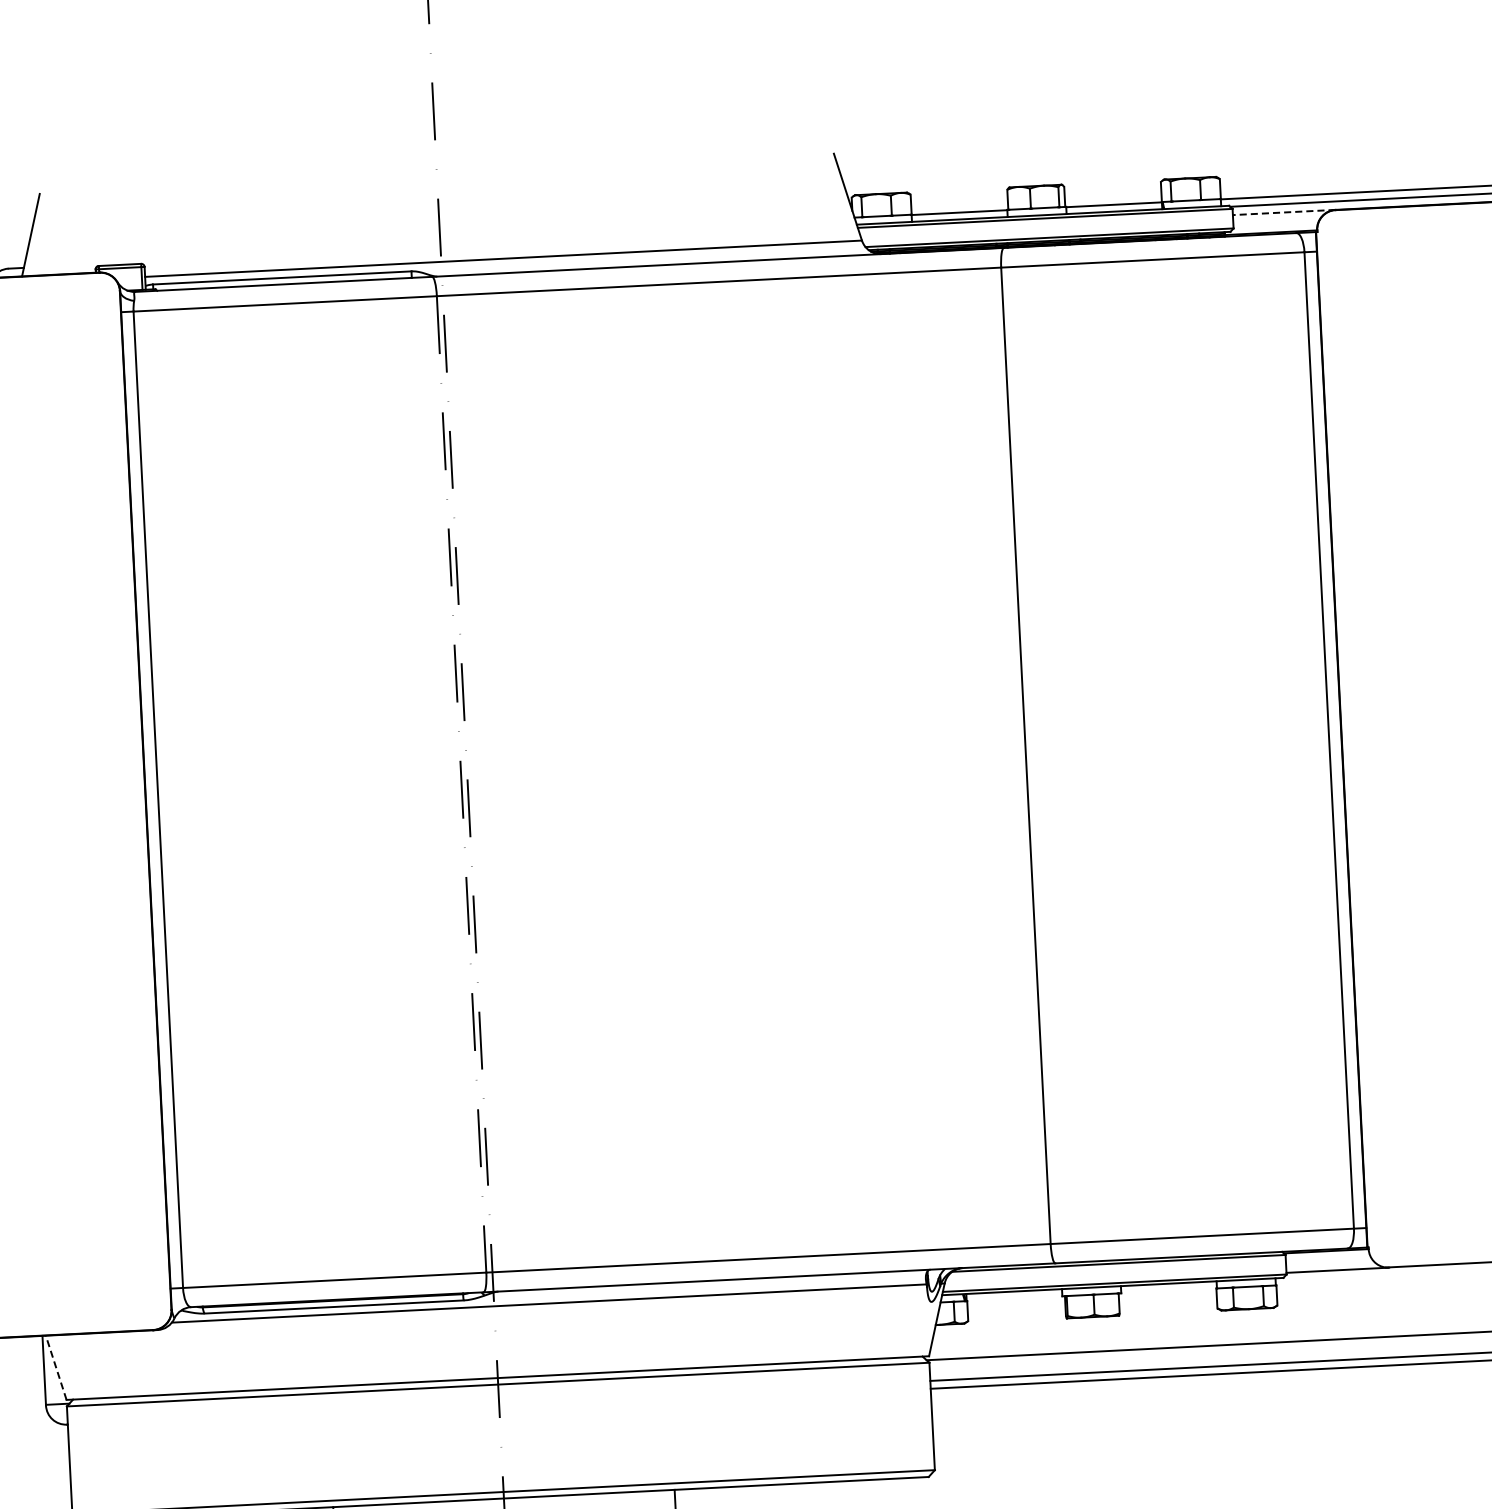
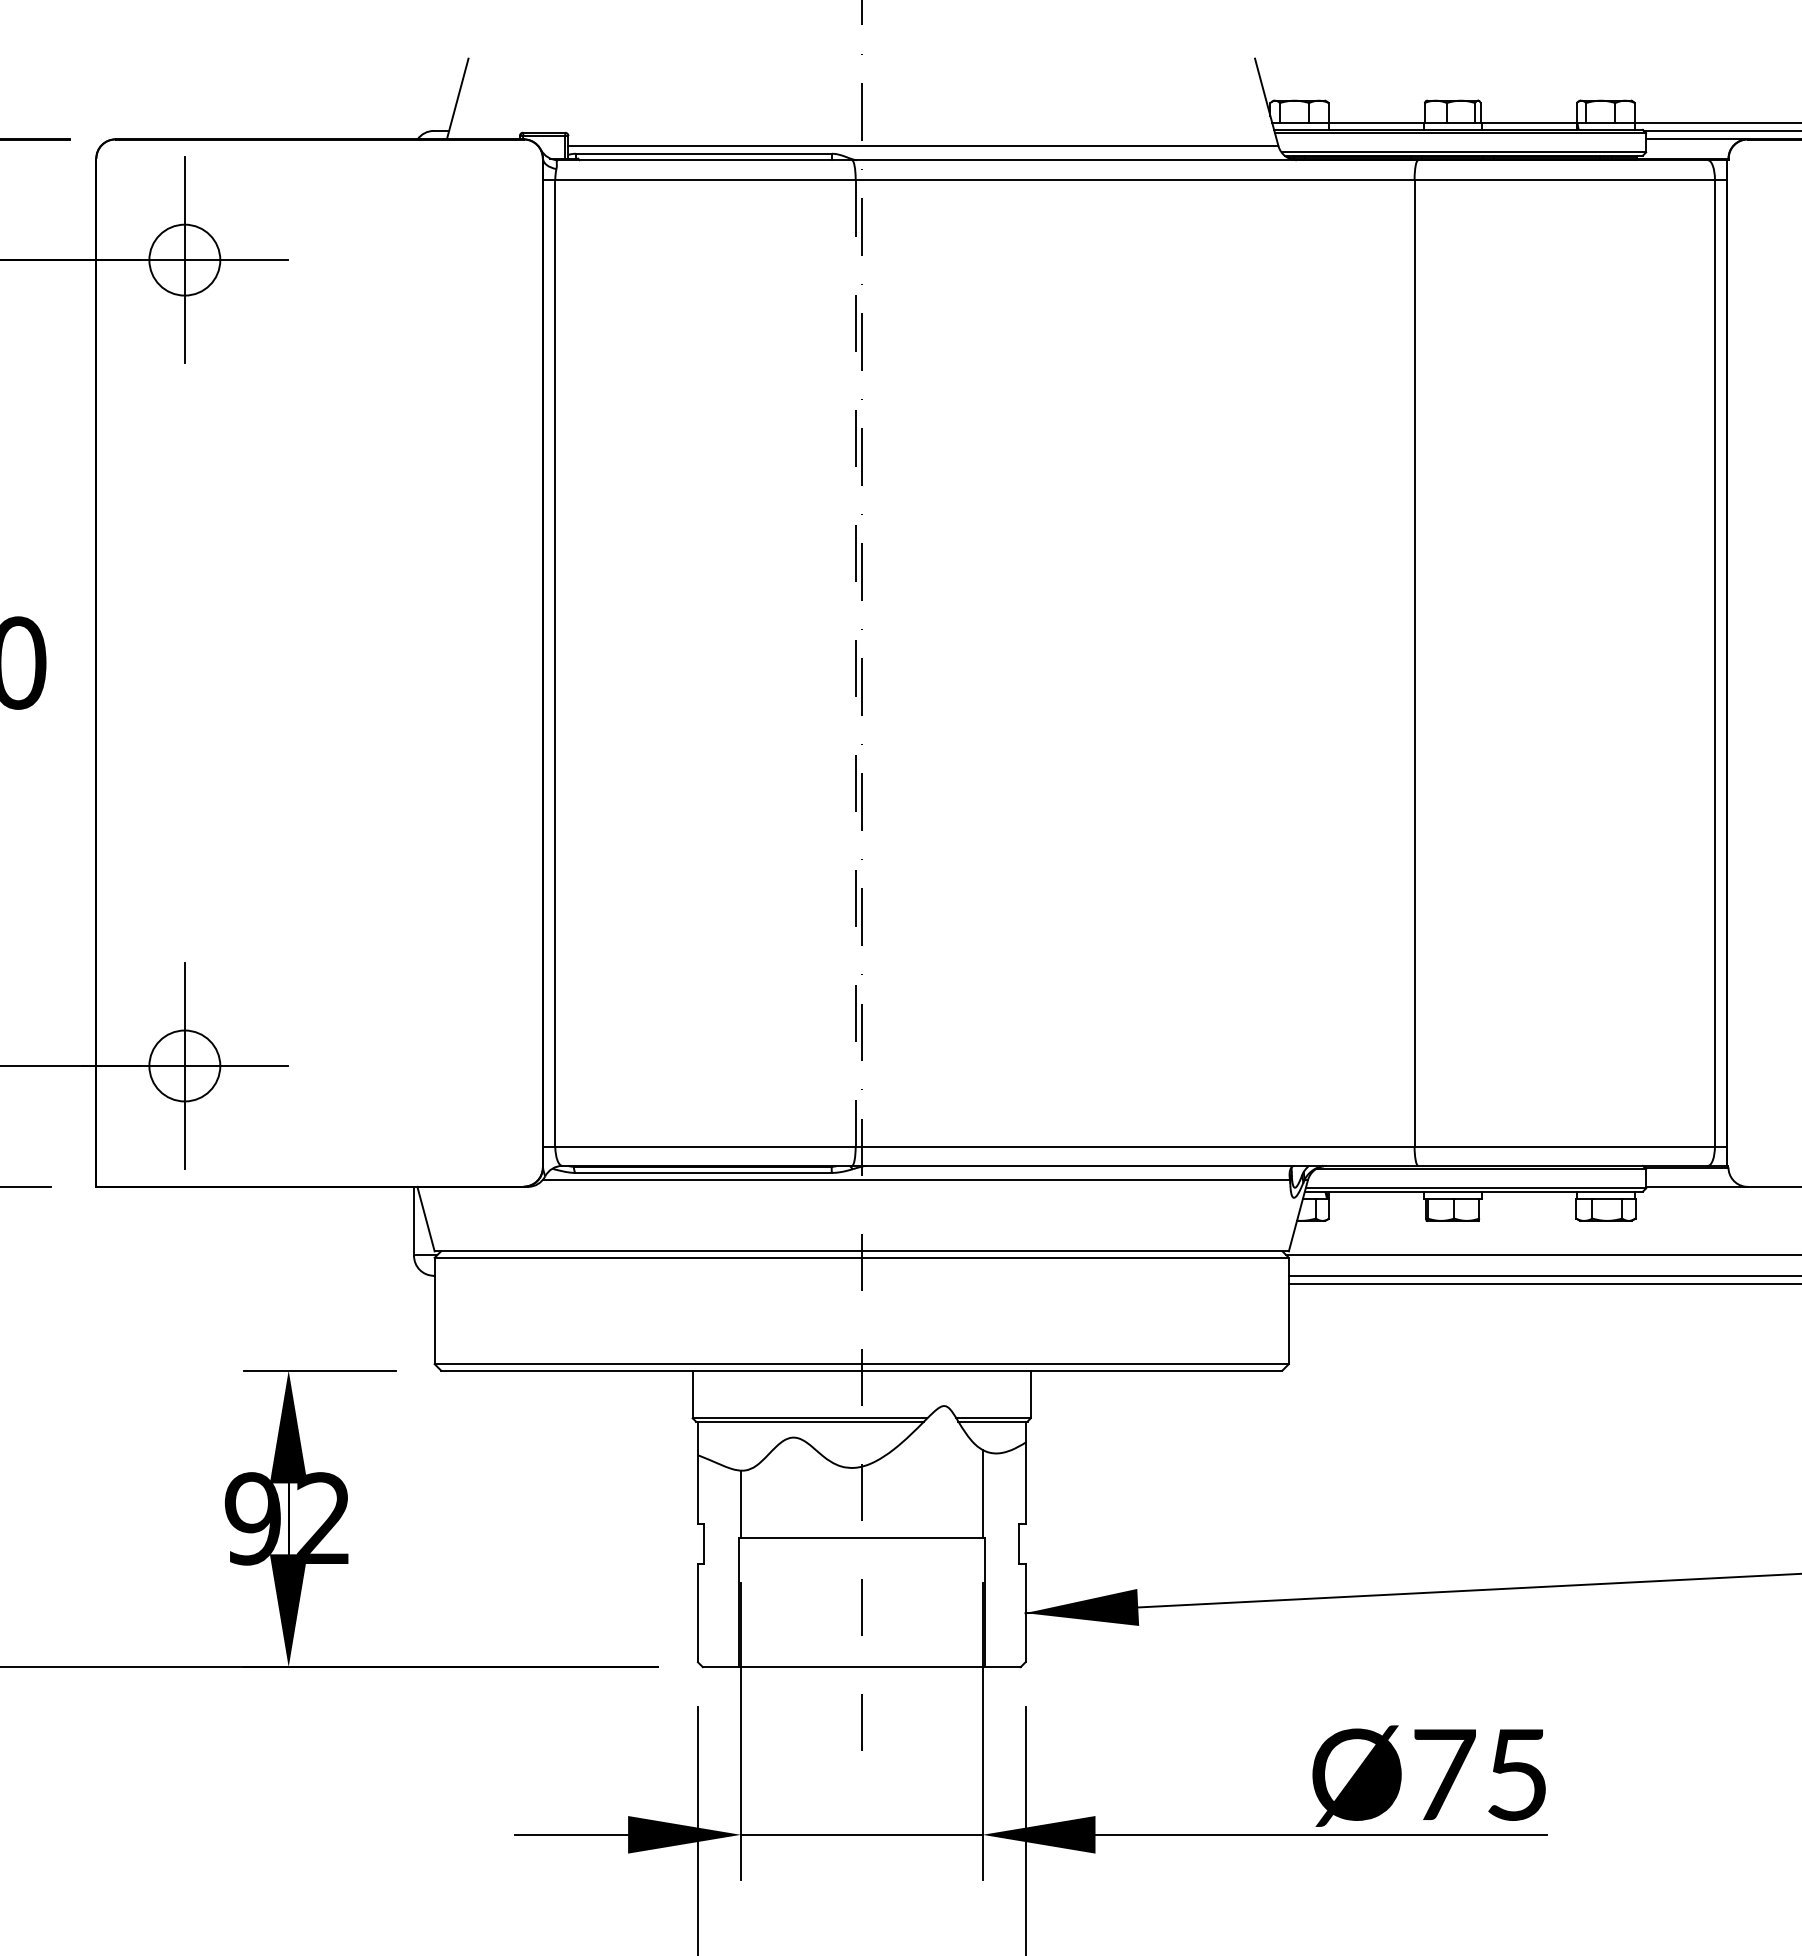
line: (1283, 212) -> (1696, 139), dashed -> solid
line: (55, 1367) -> (425, 1218), dashed -> solid

